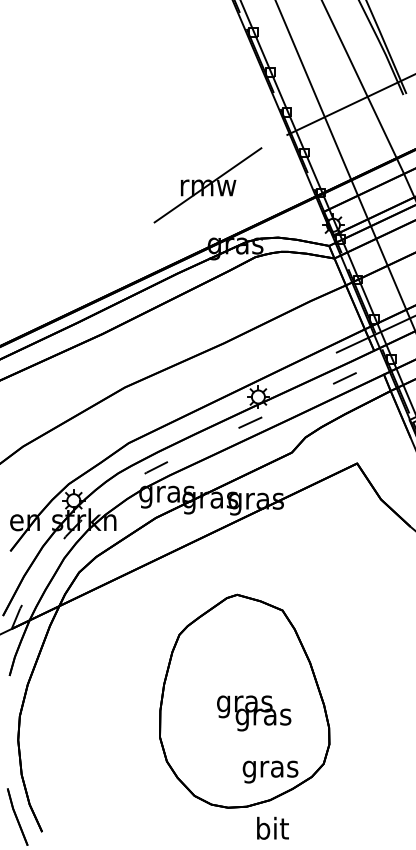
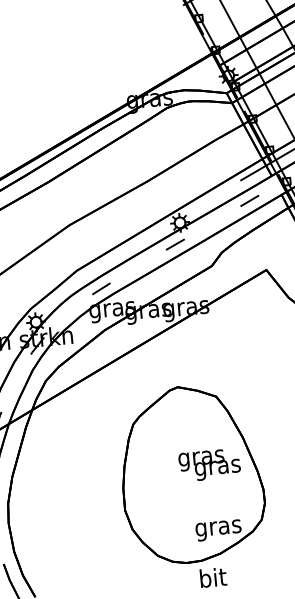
part: (207, 185) -> (122, 52), removed
text: (254, 713) -> (210, 465), moved
text: (272, 827) -> (212, 576), moved

